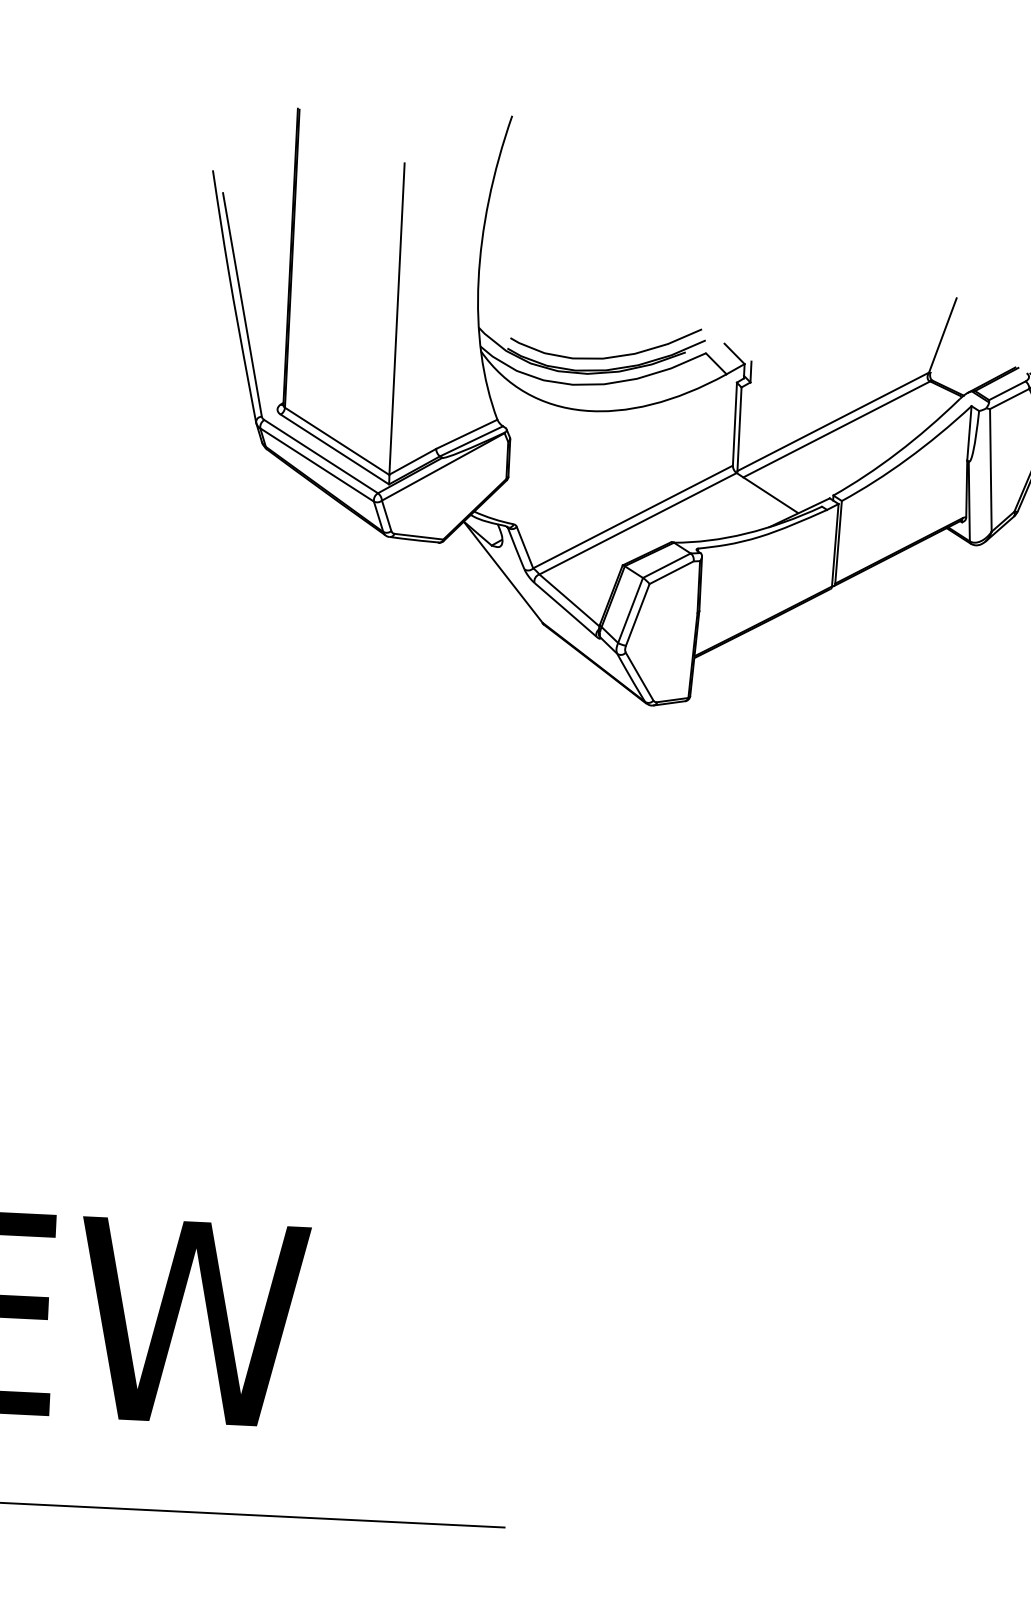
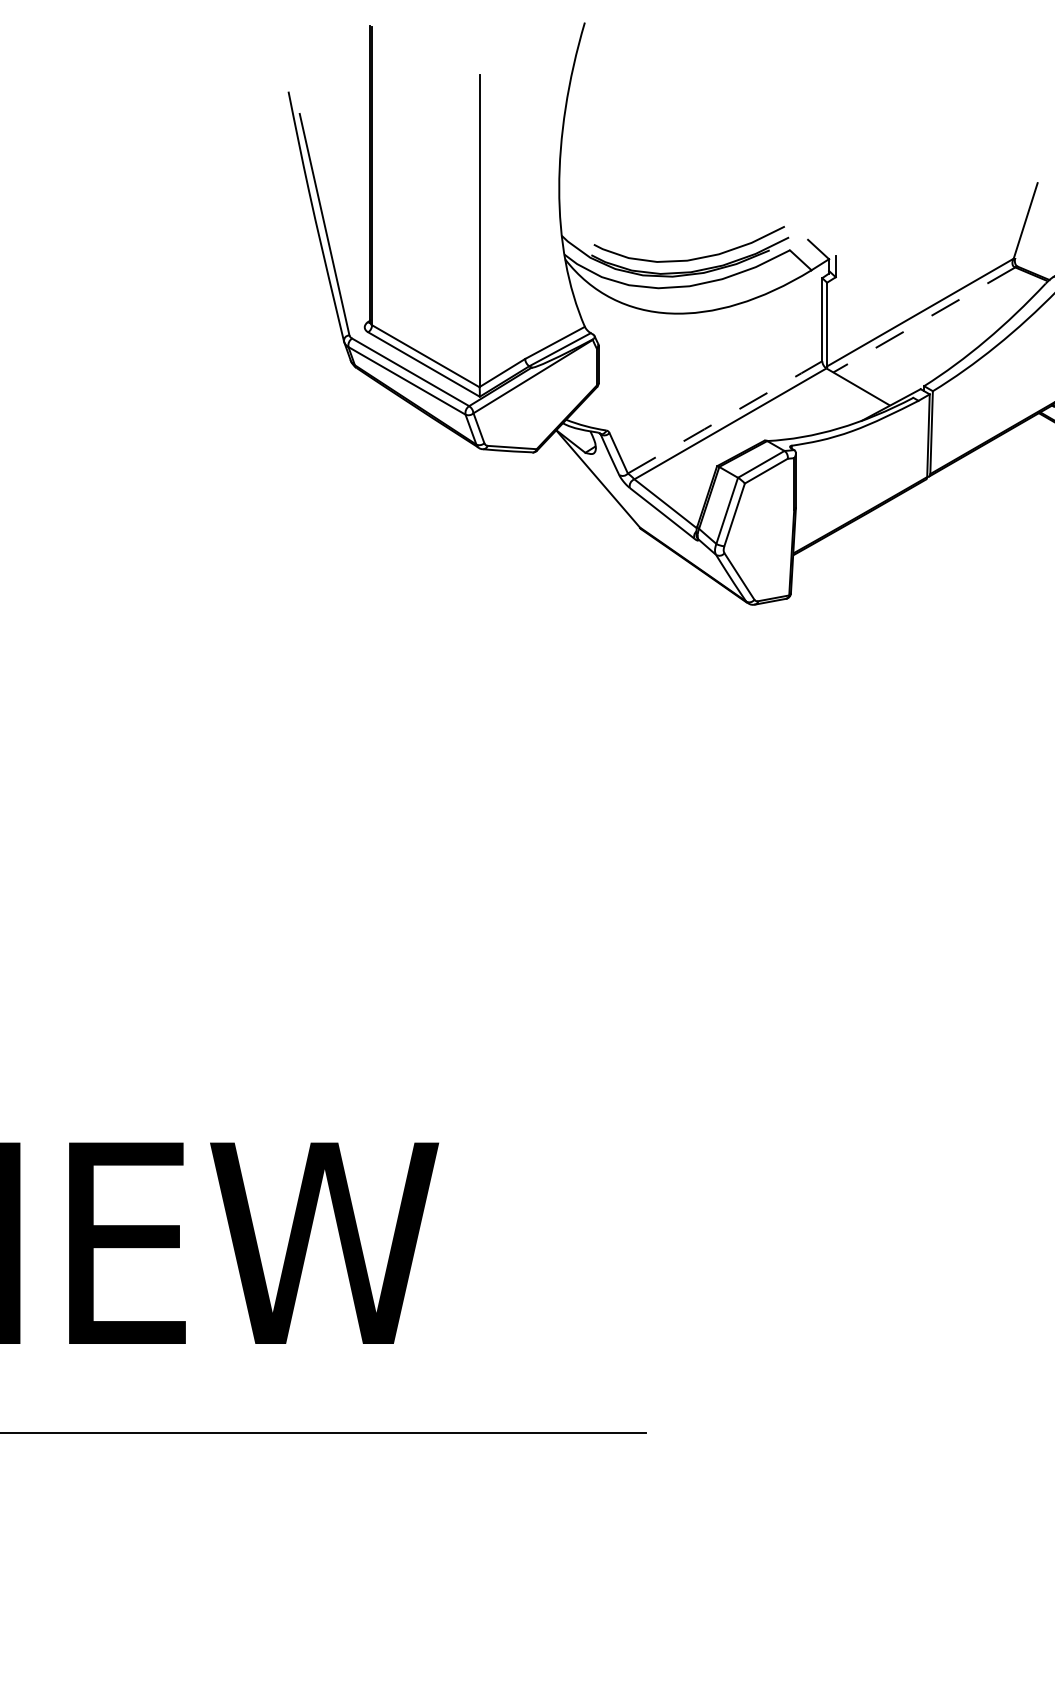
line: (835, 429) -> (923, 320), solid -> dashed
line: (633, 517) -> (725, 417), solid -> dashed

